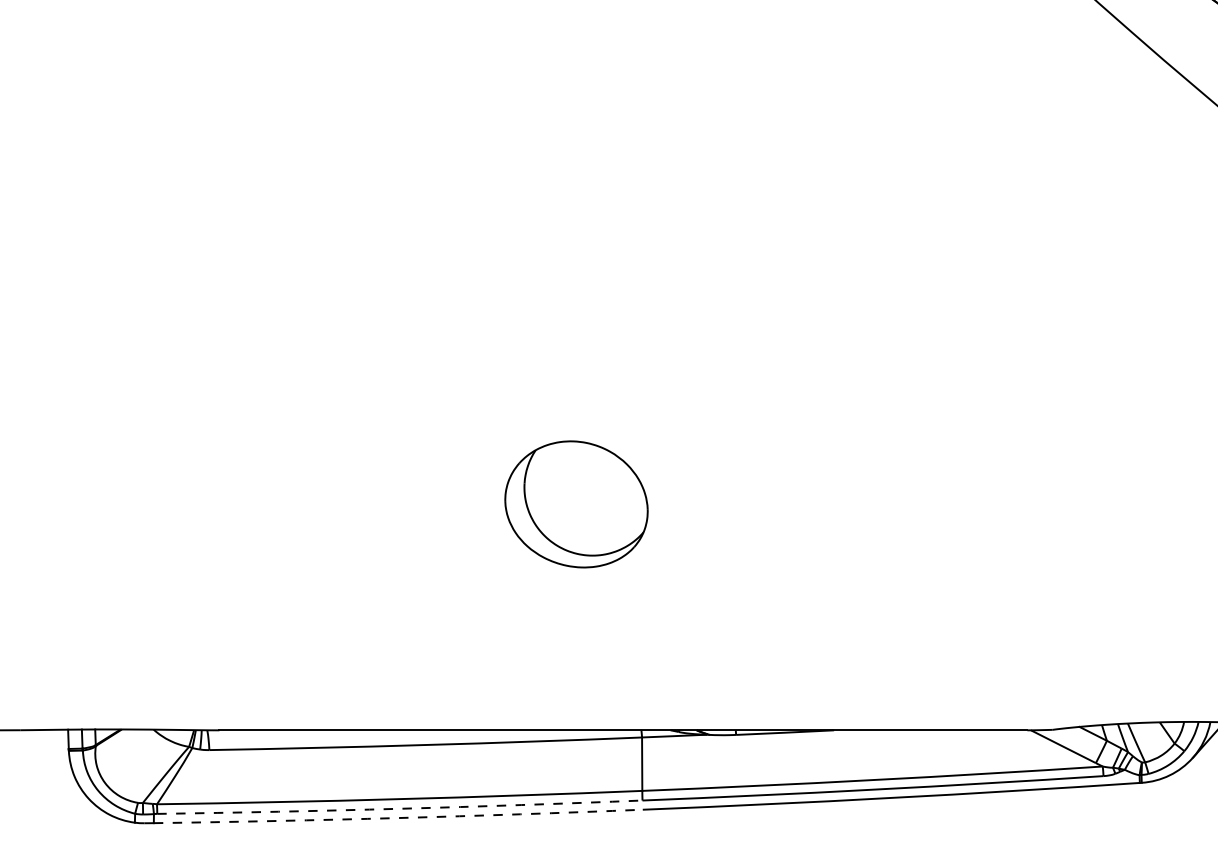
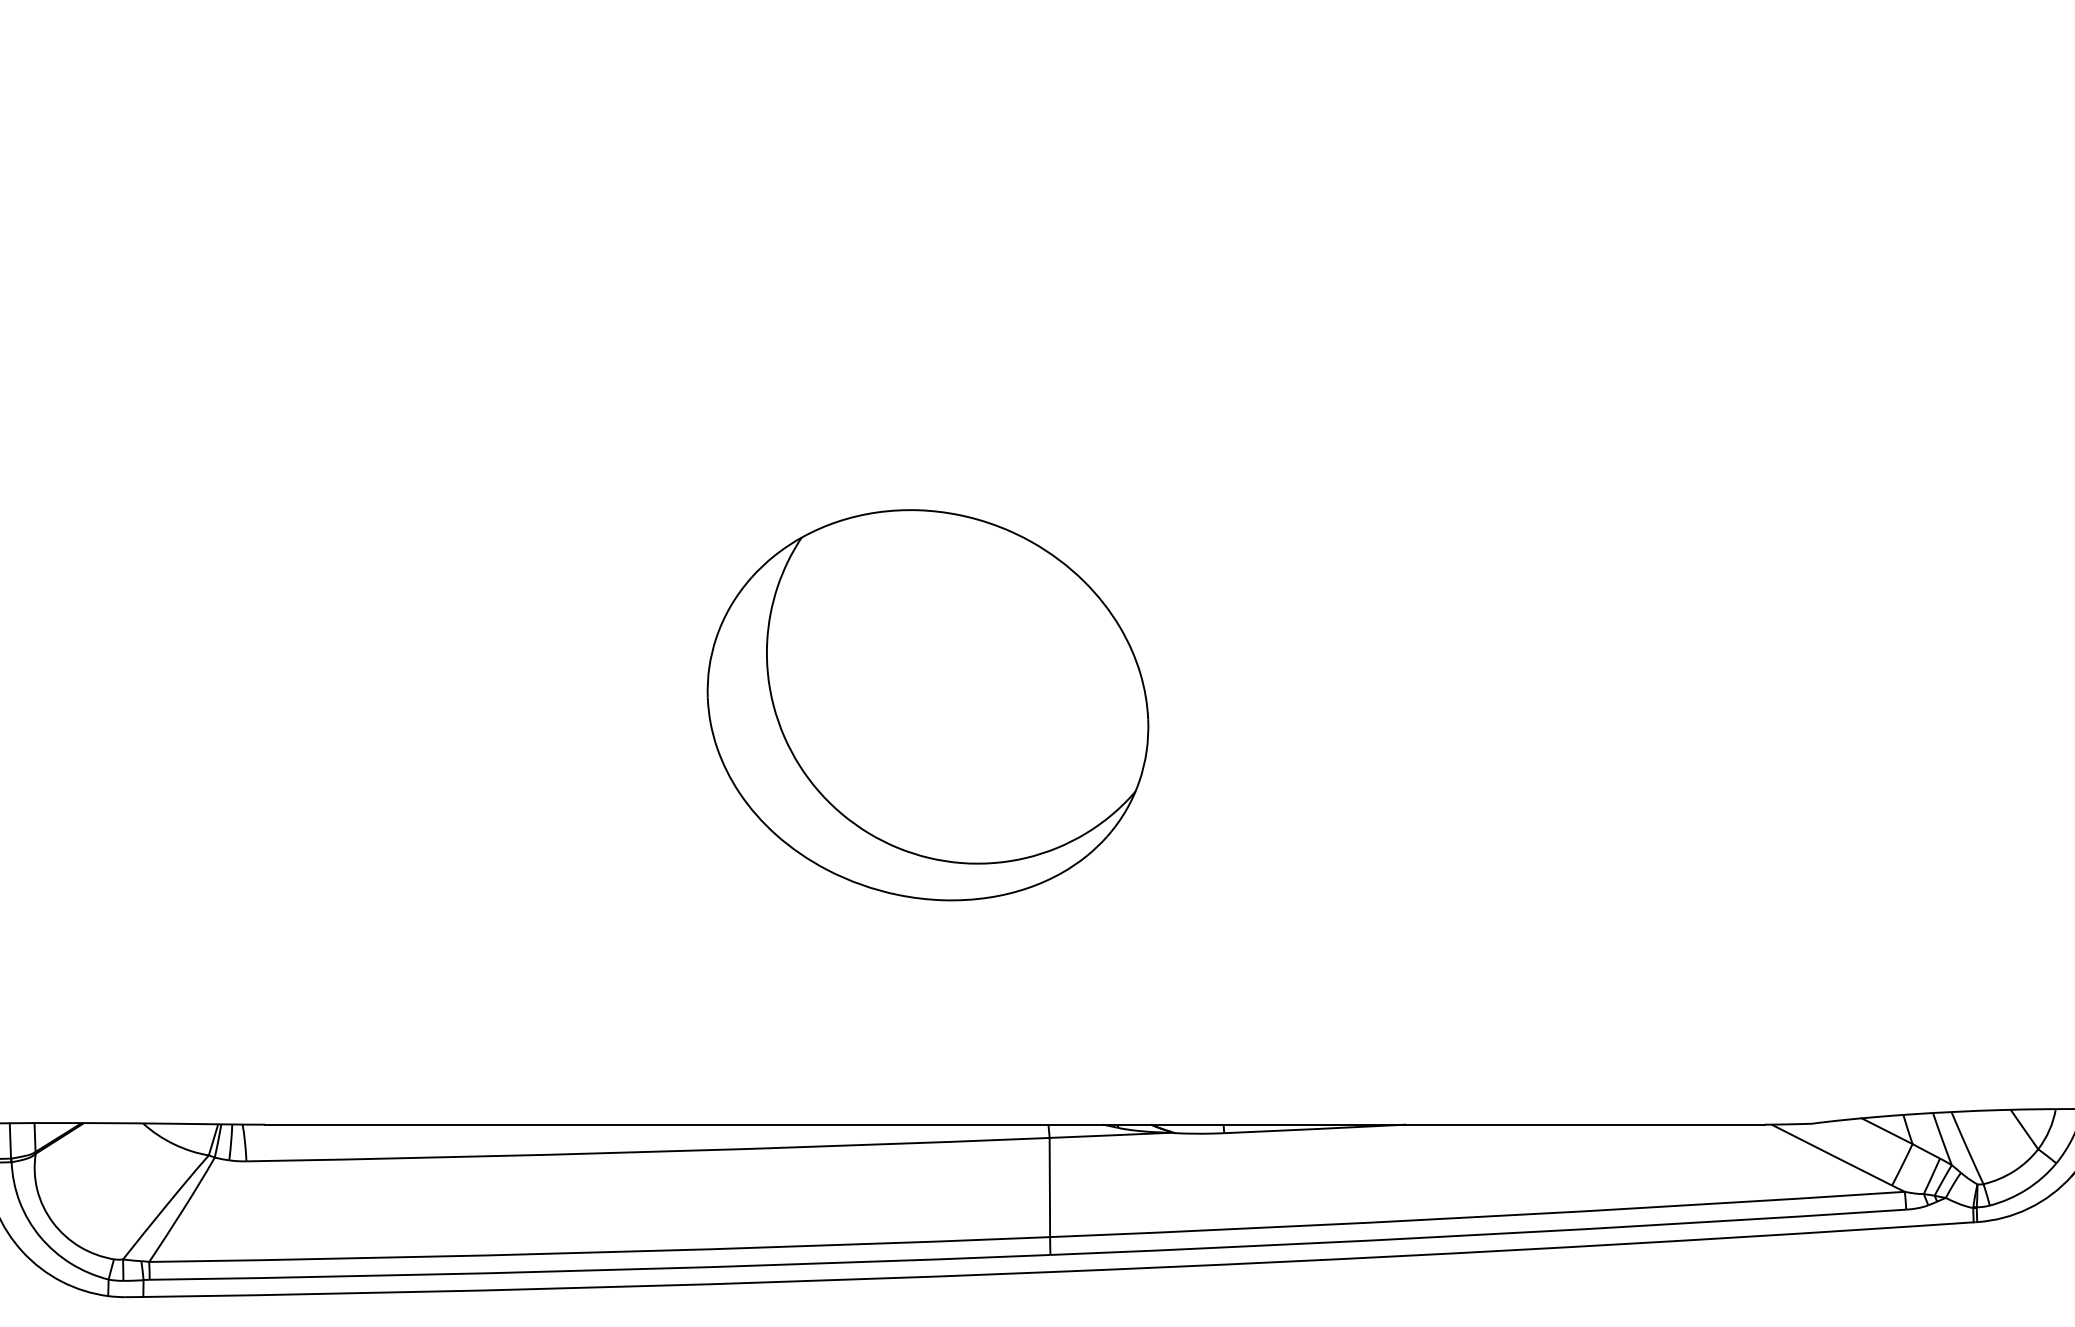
part: (576, 504) -> (927, 705), size x1.67
arc: (399, 808) -> (599, 1269), dashed -> solid
arc: (398, 818) -> (597, 1288), dashed -> solid

